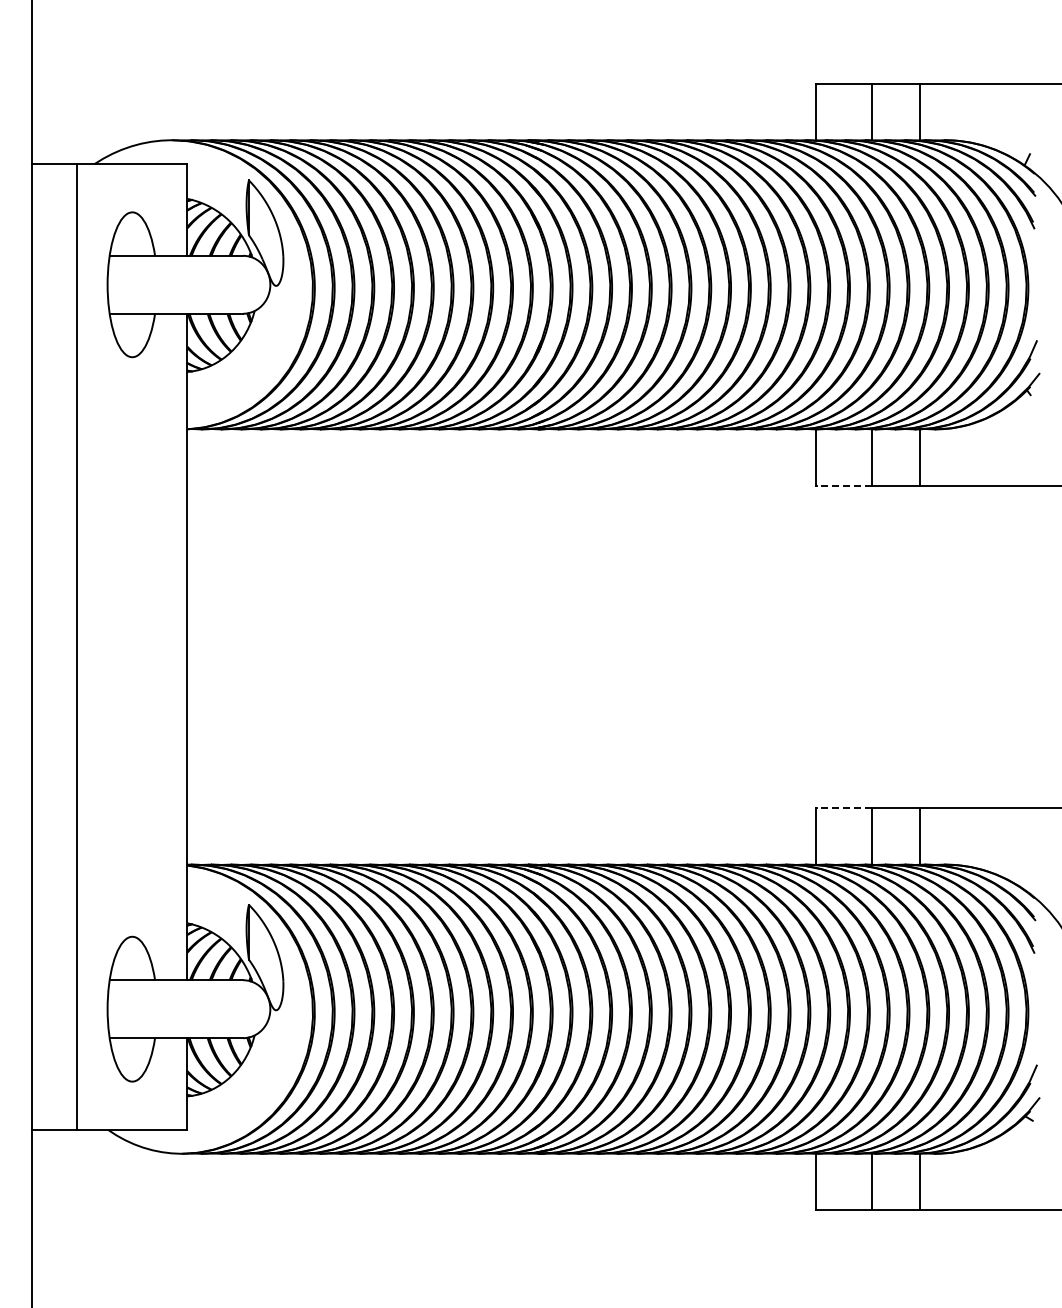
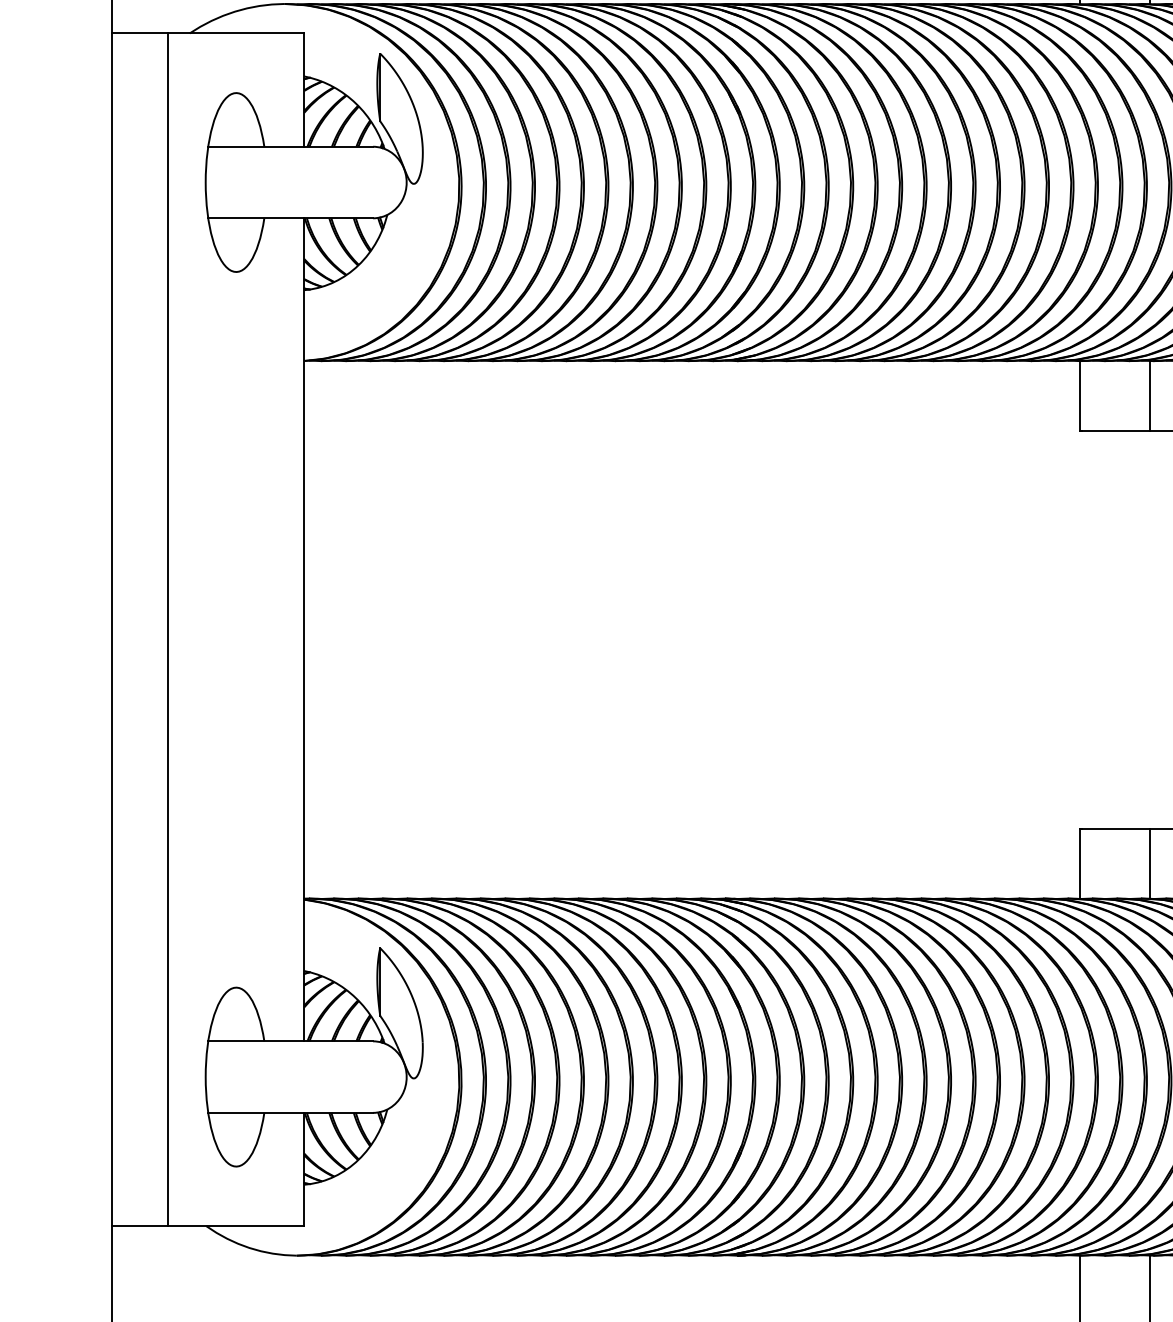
line: (844, 486) -> (1115, 431), dashed -> solid
line: (844, 807) -> (1115, 828), dashed -> solid

